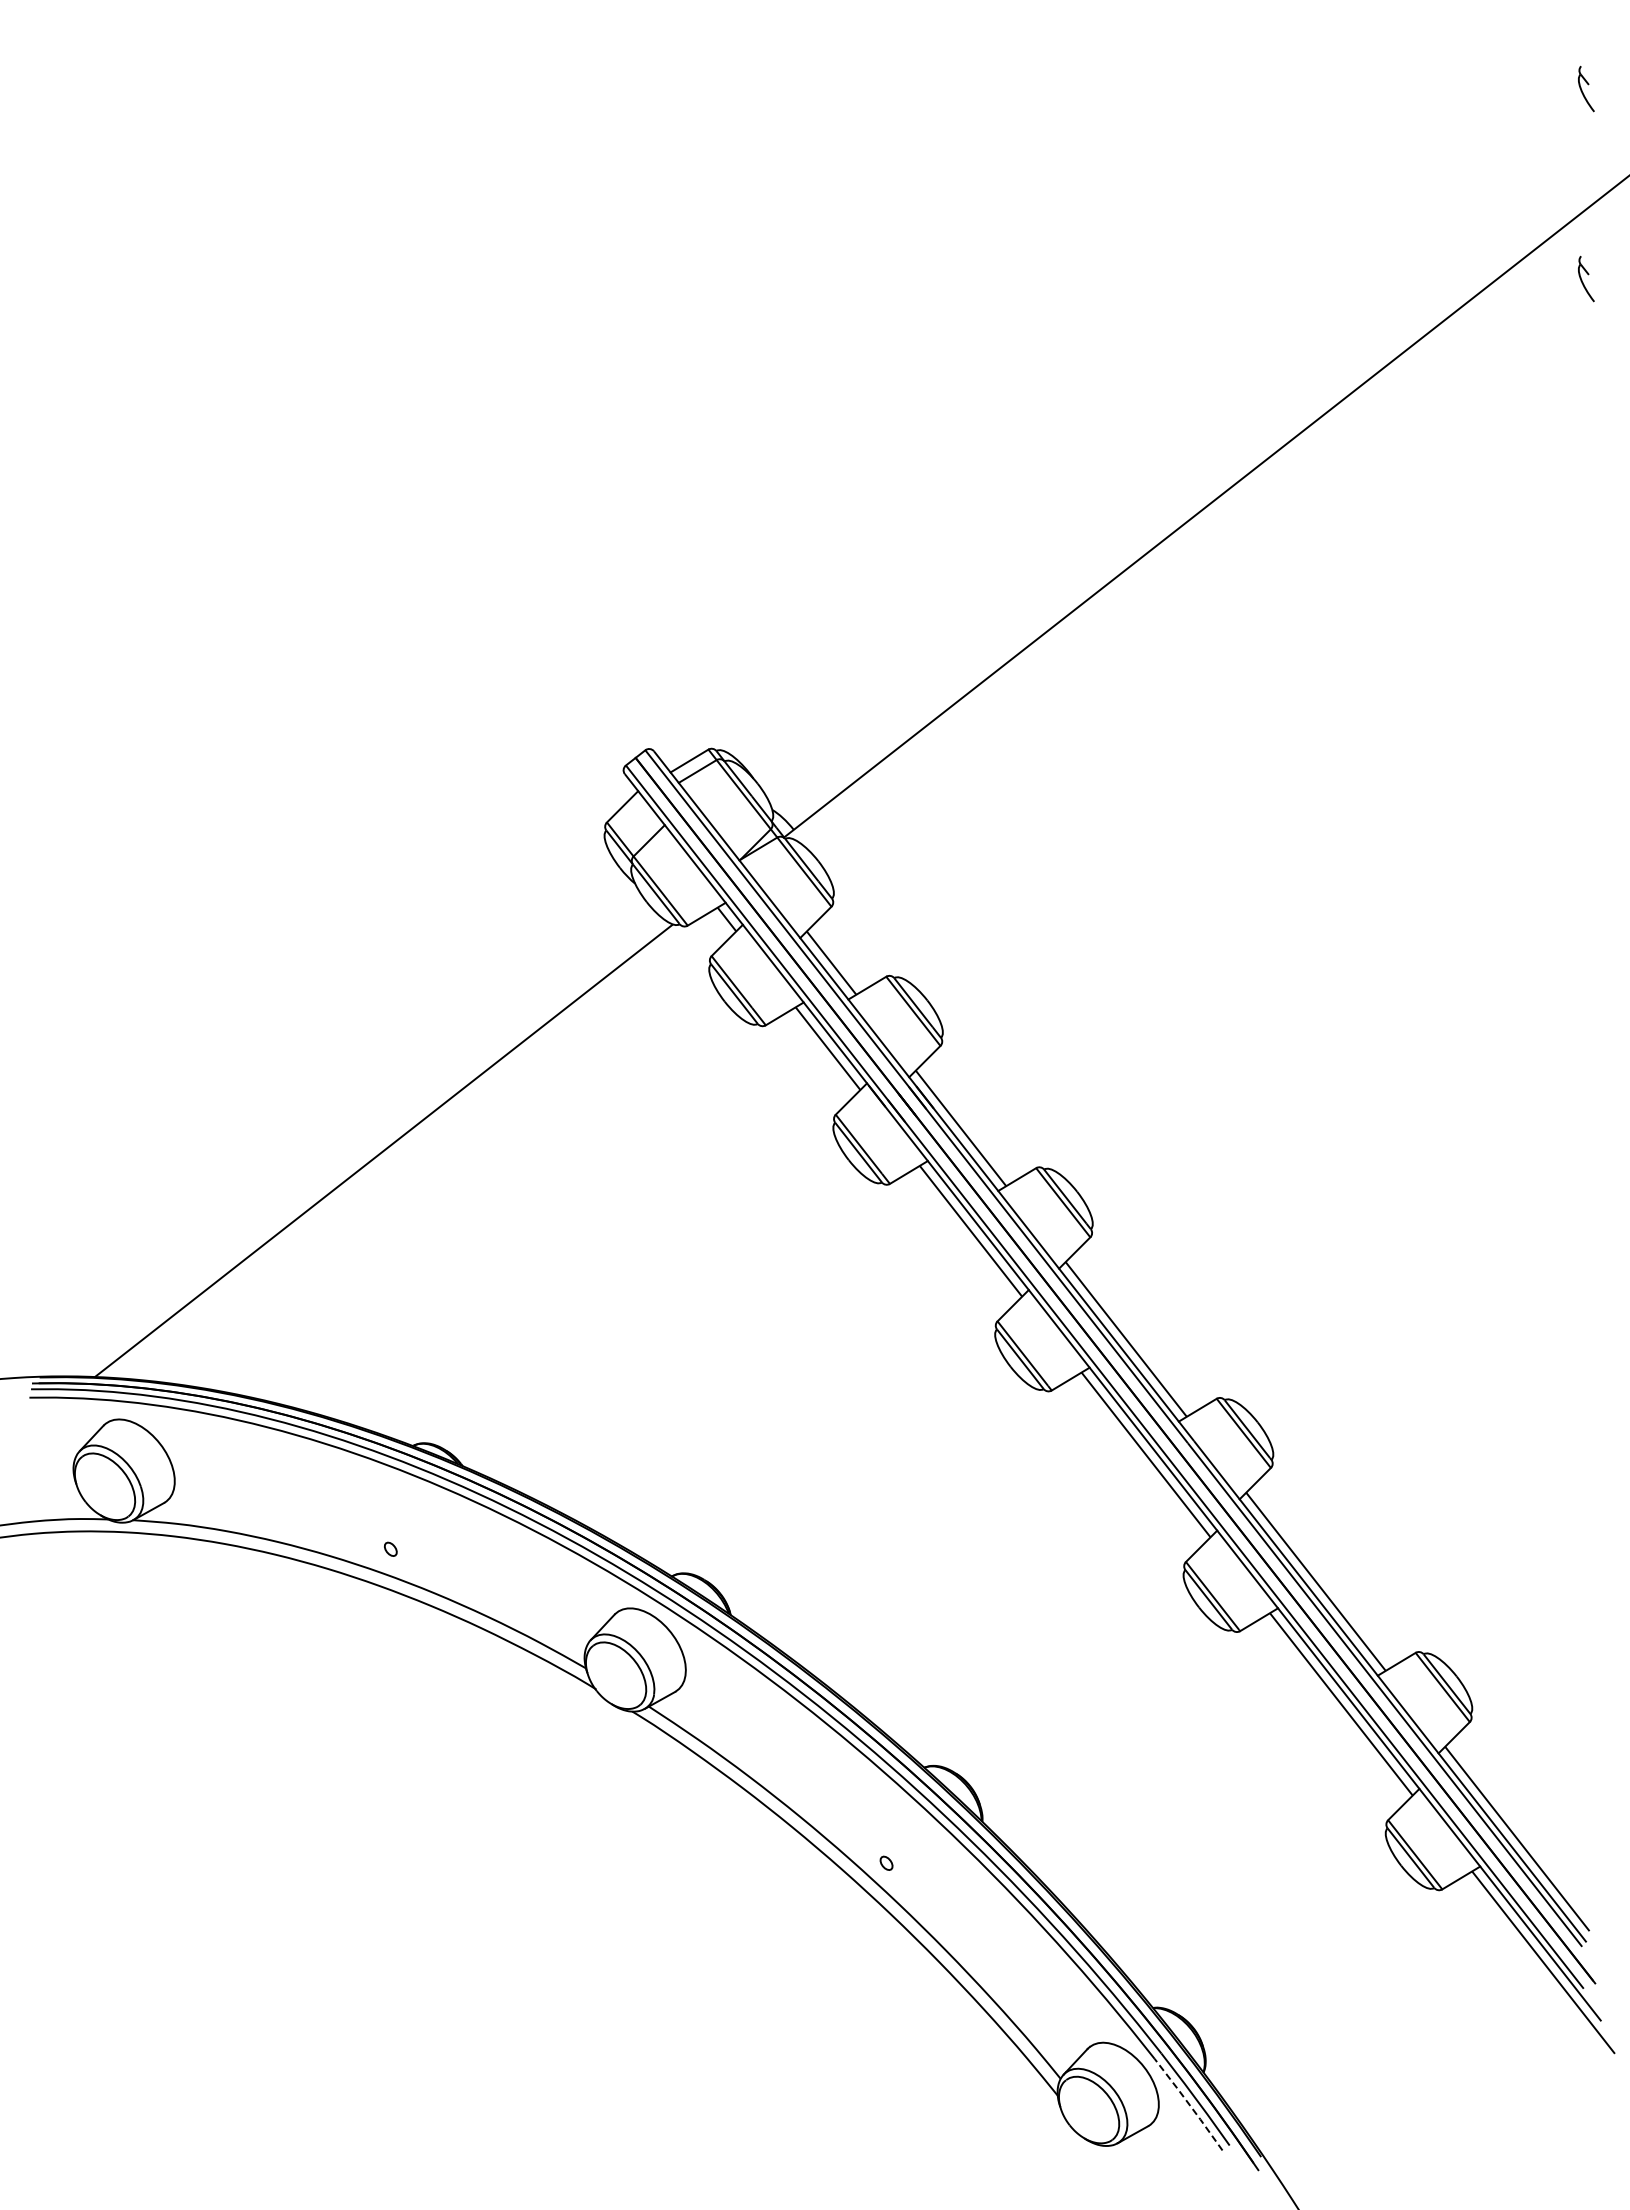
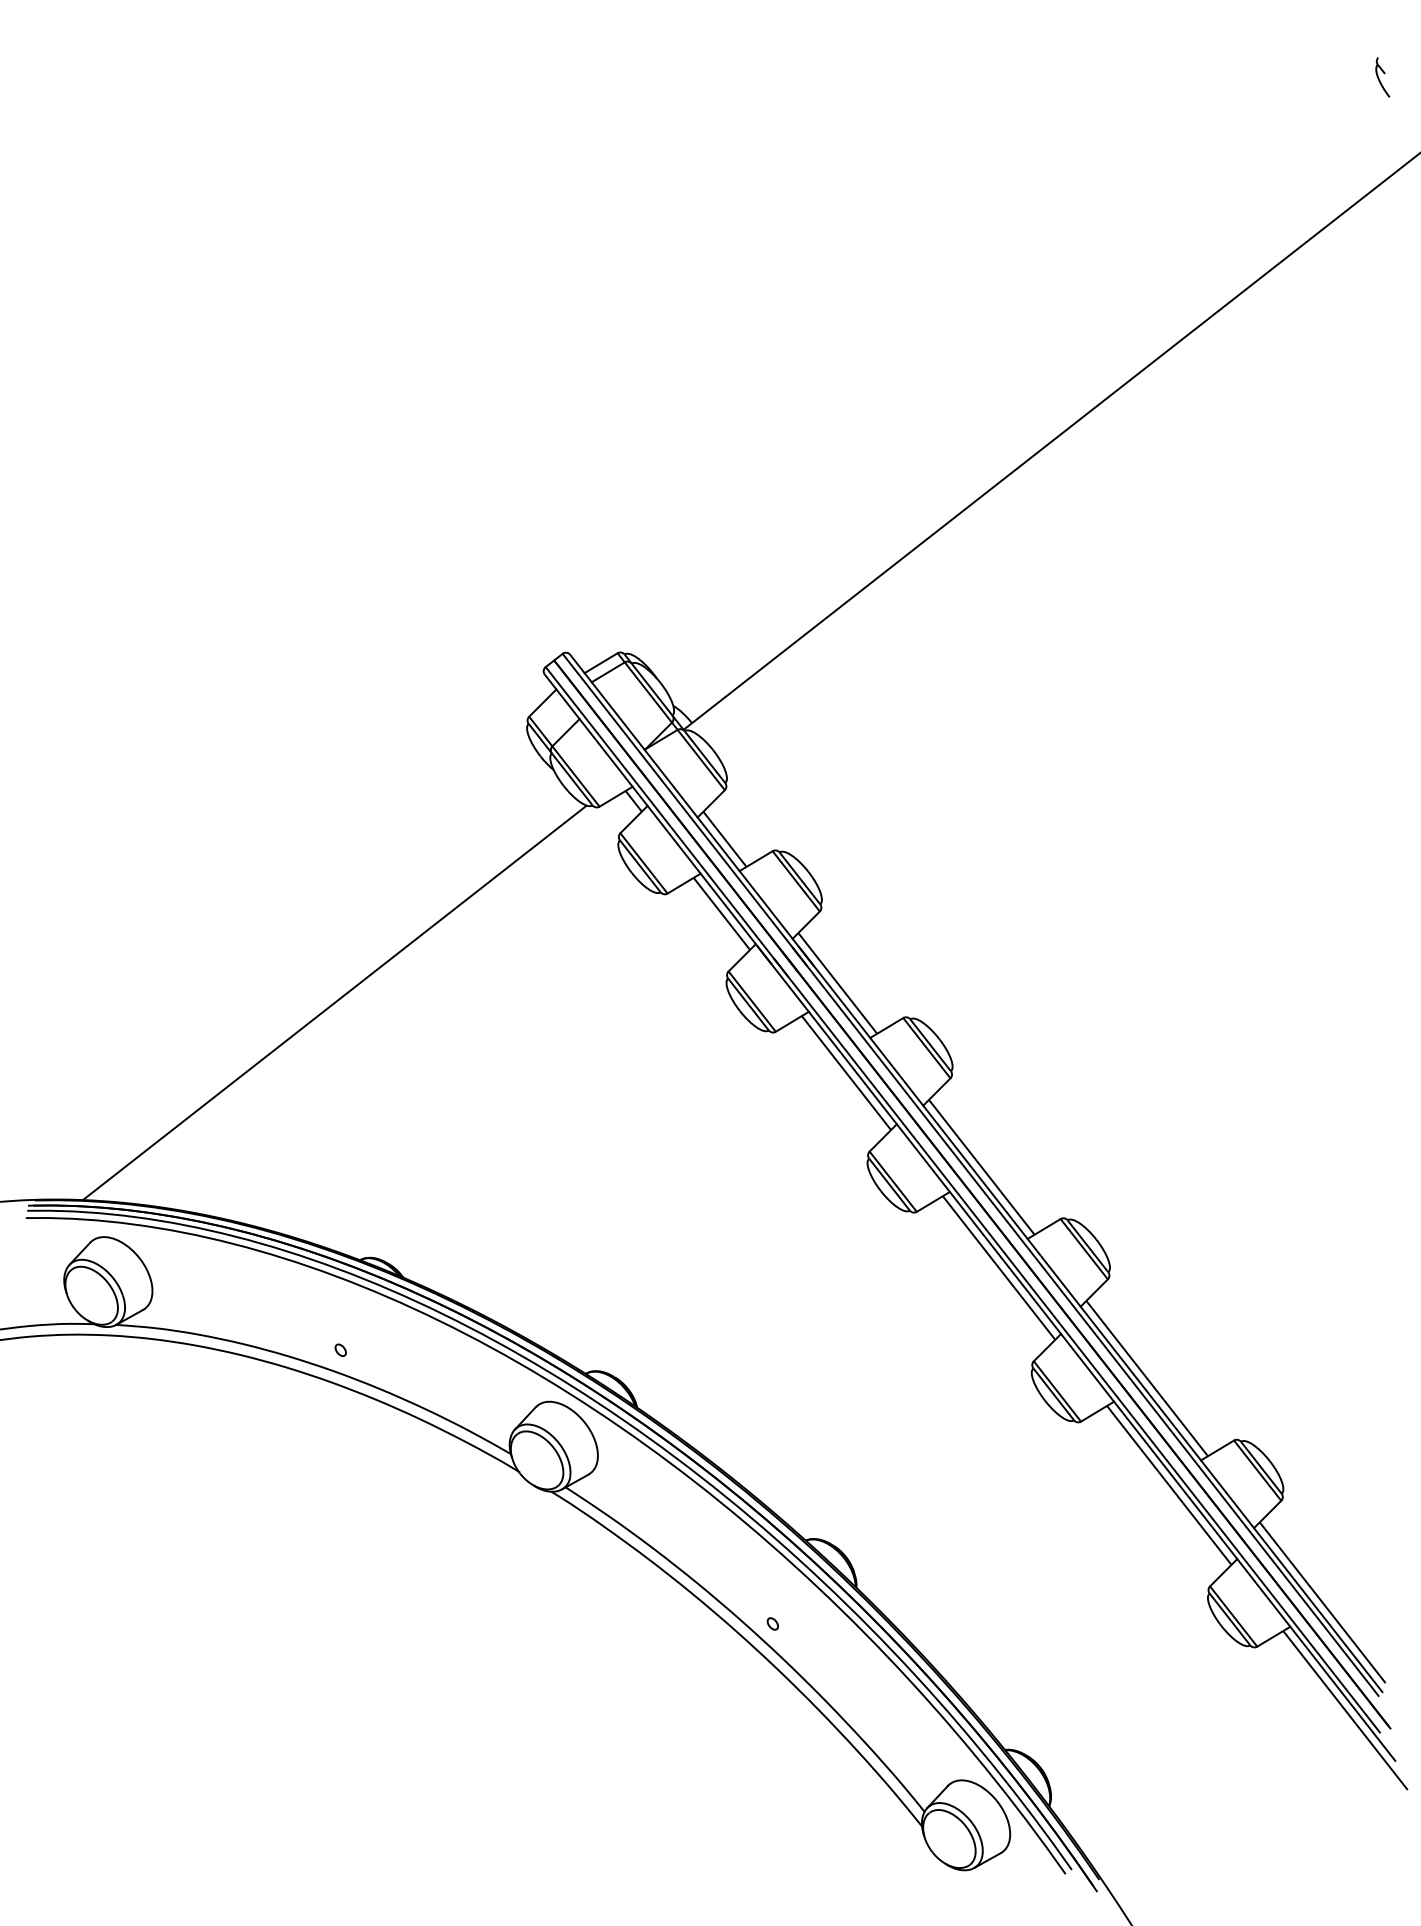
part: (1586, 278) -> (1382, 242), removed
line: (1188, 2103) -> (1036, 1833), dashed -> solid

